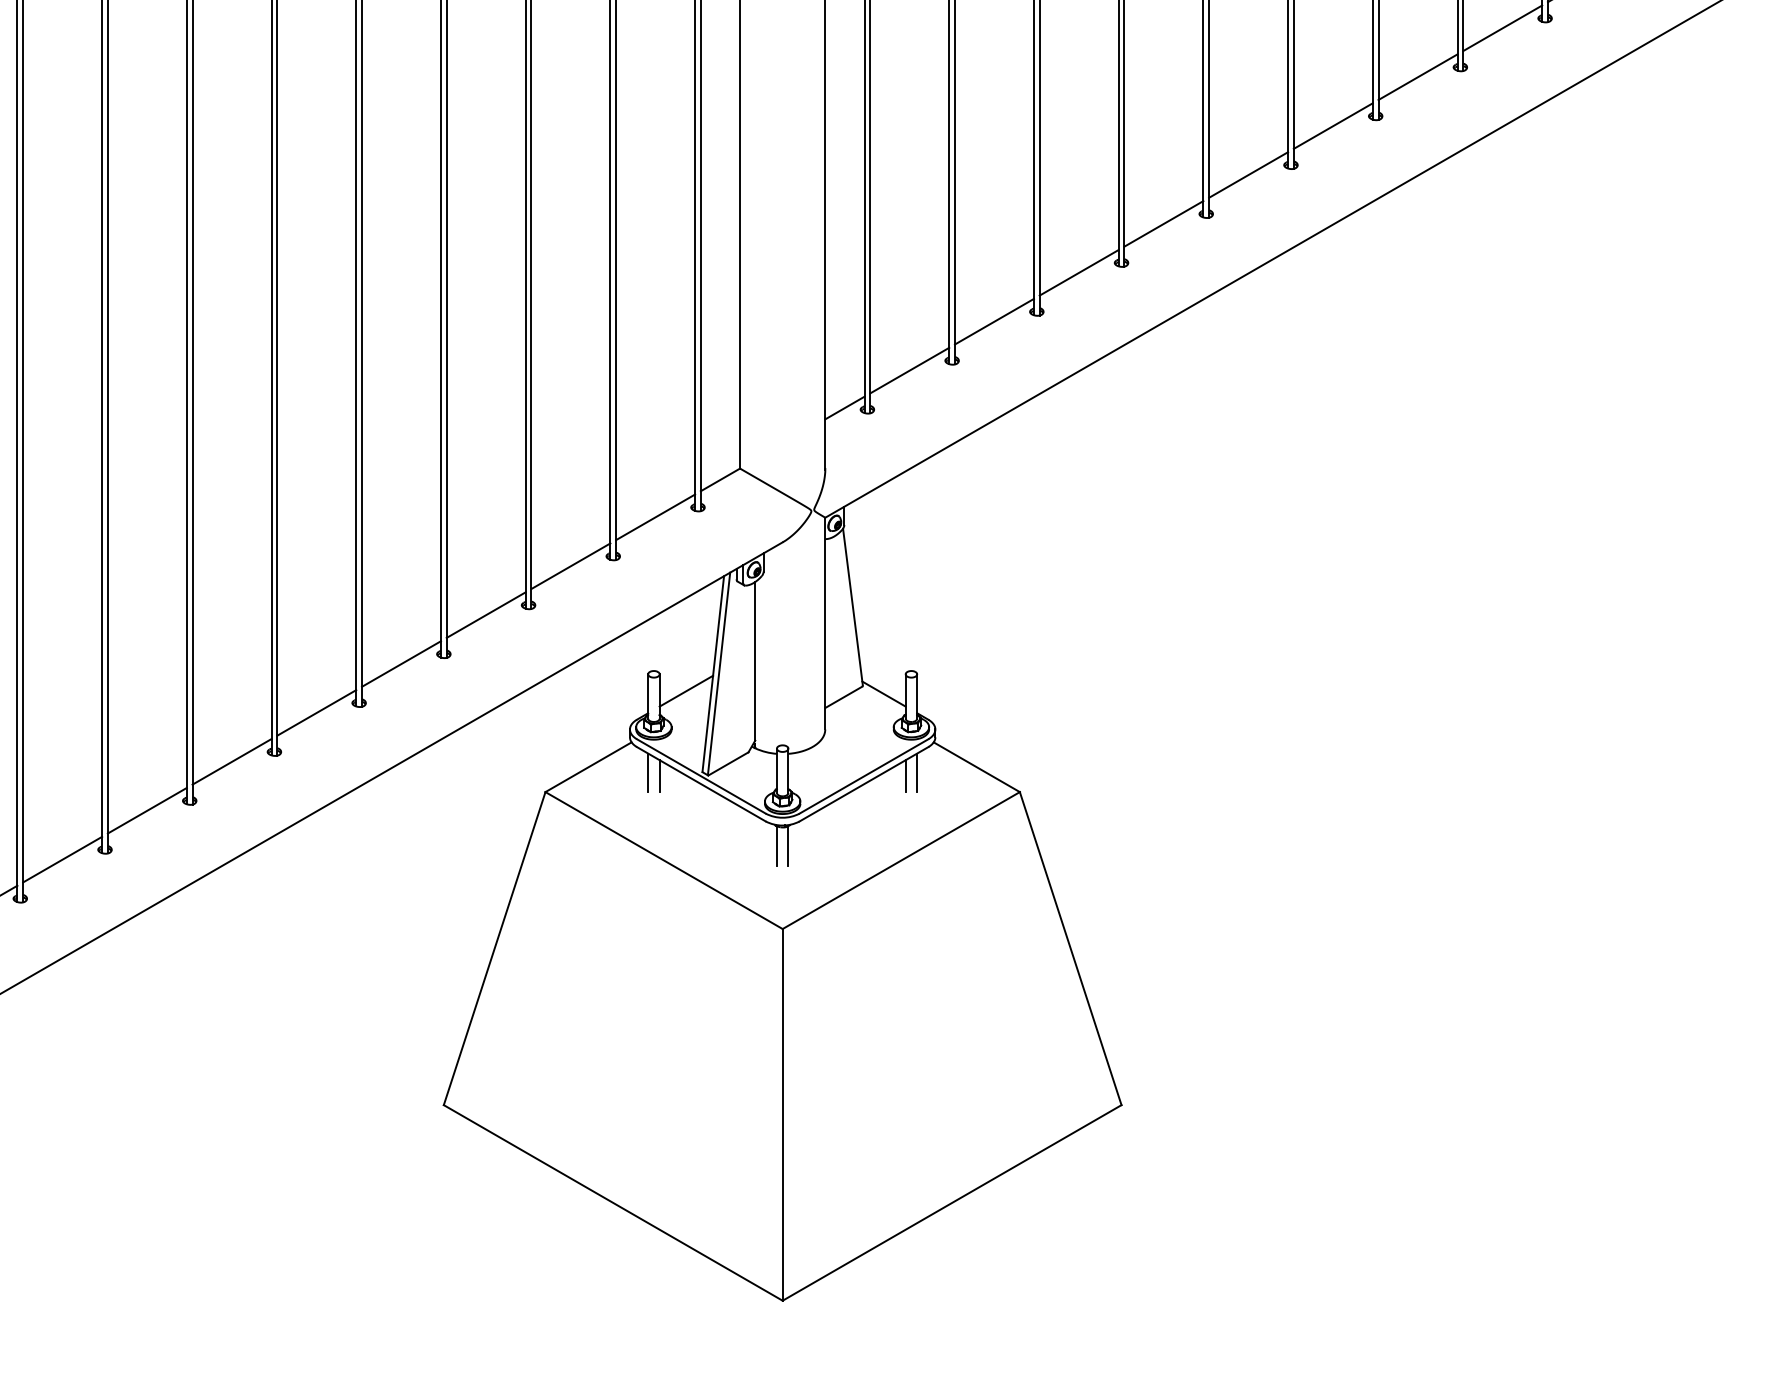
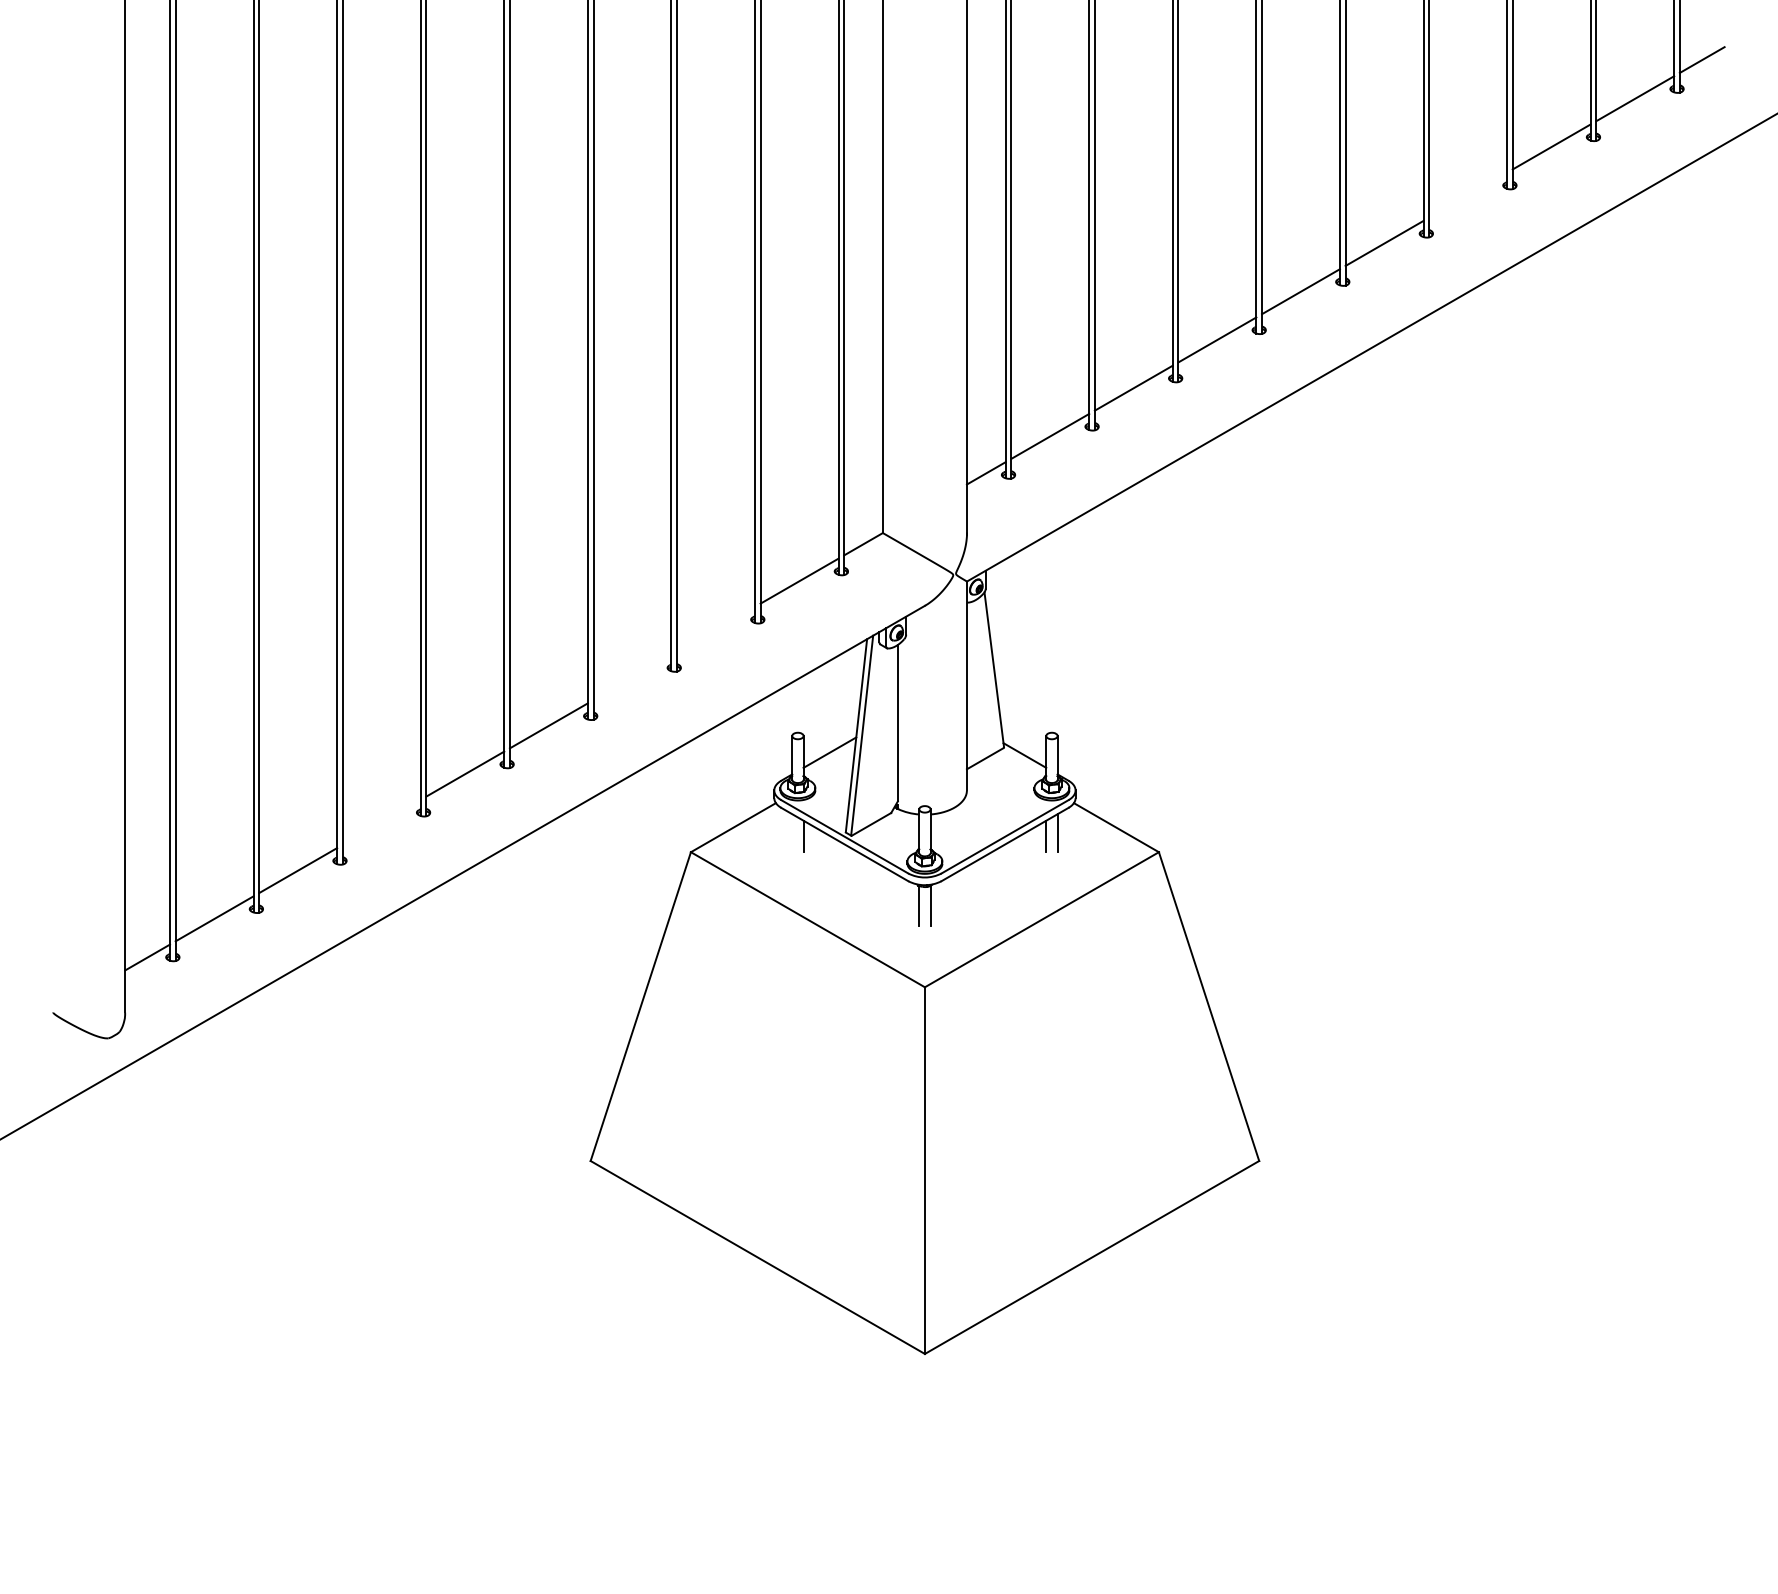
line: (1333, 125) -> (1468, 194), removed
line: (570, 565) -> (715, 628), removed
line: (486, 614) -> (632, 677), removed
line: (231, 760) -> (381, 821), removed
line: (648, 773) -> (792, 833), removed

